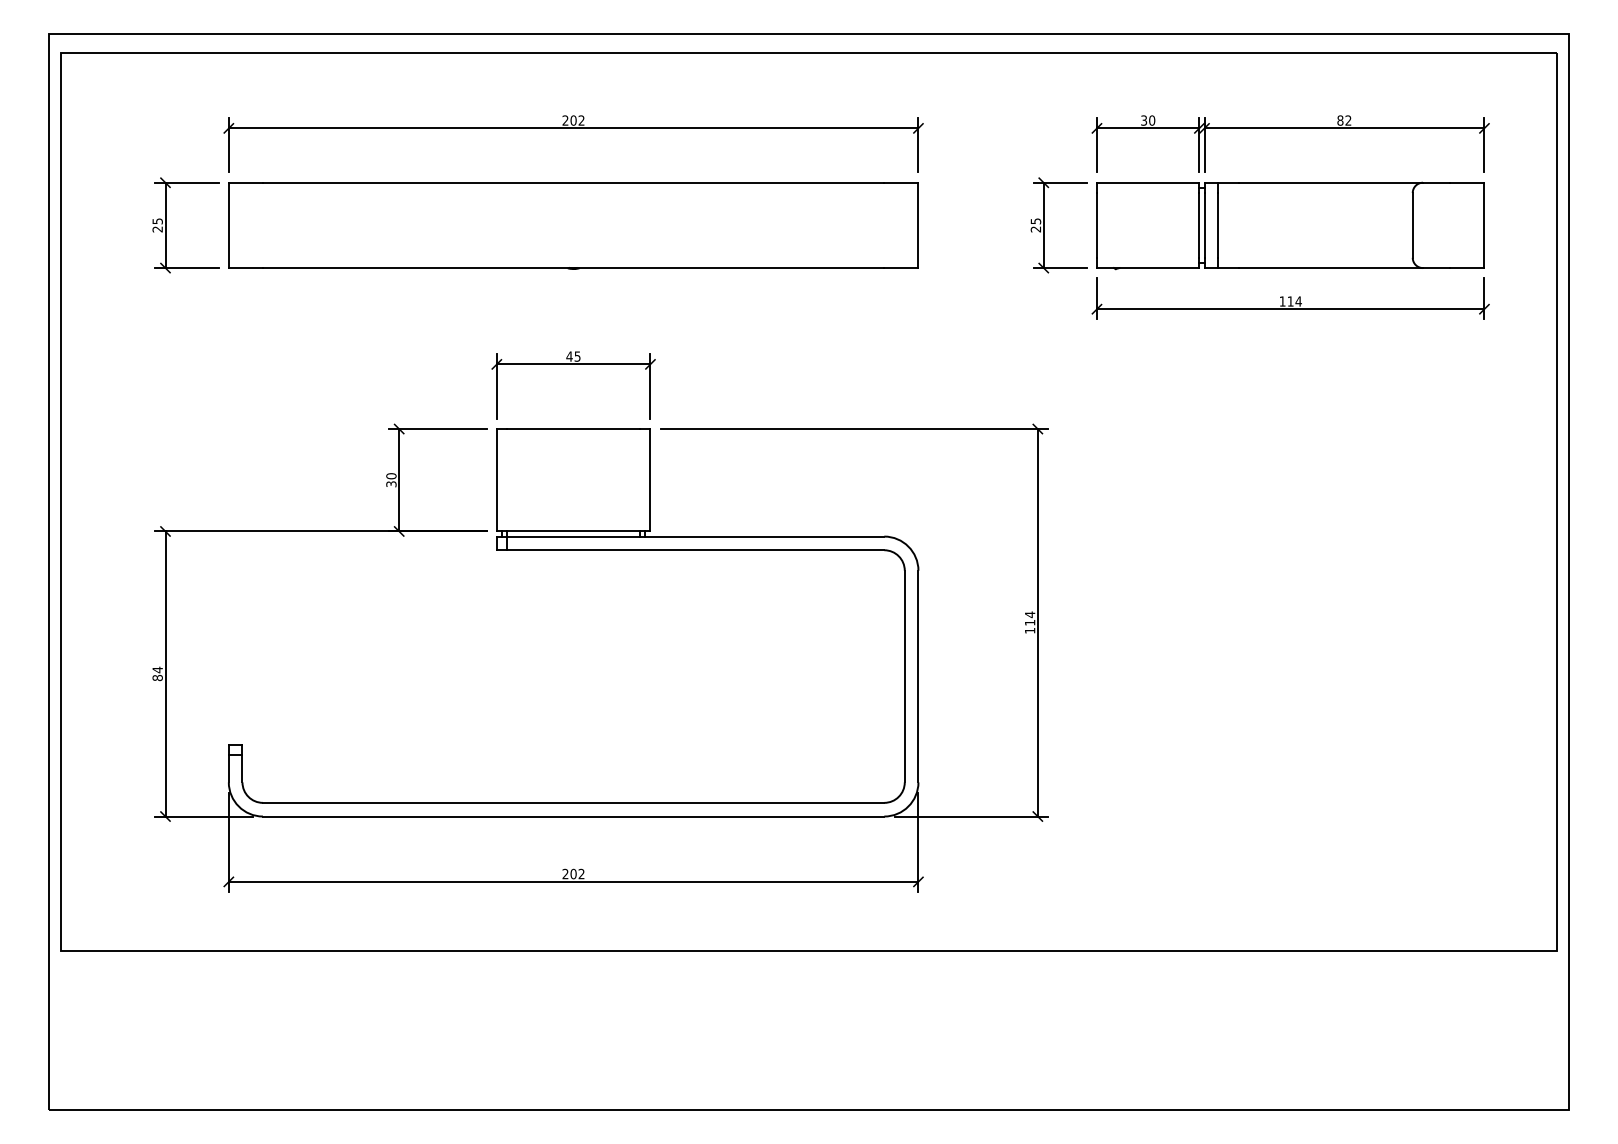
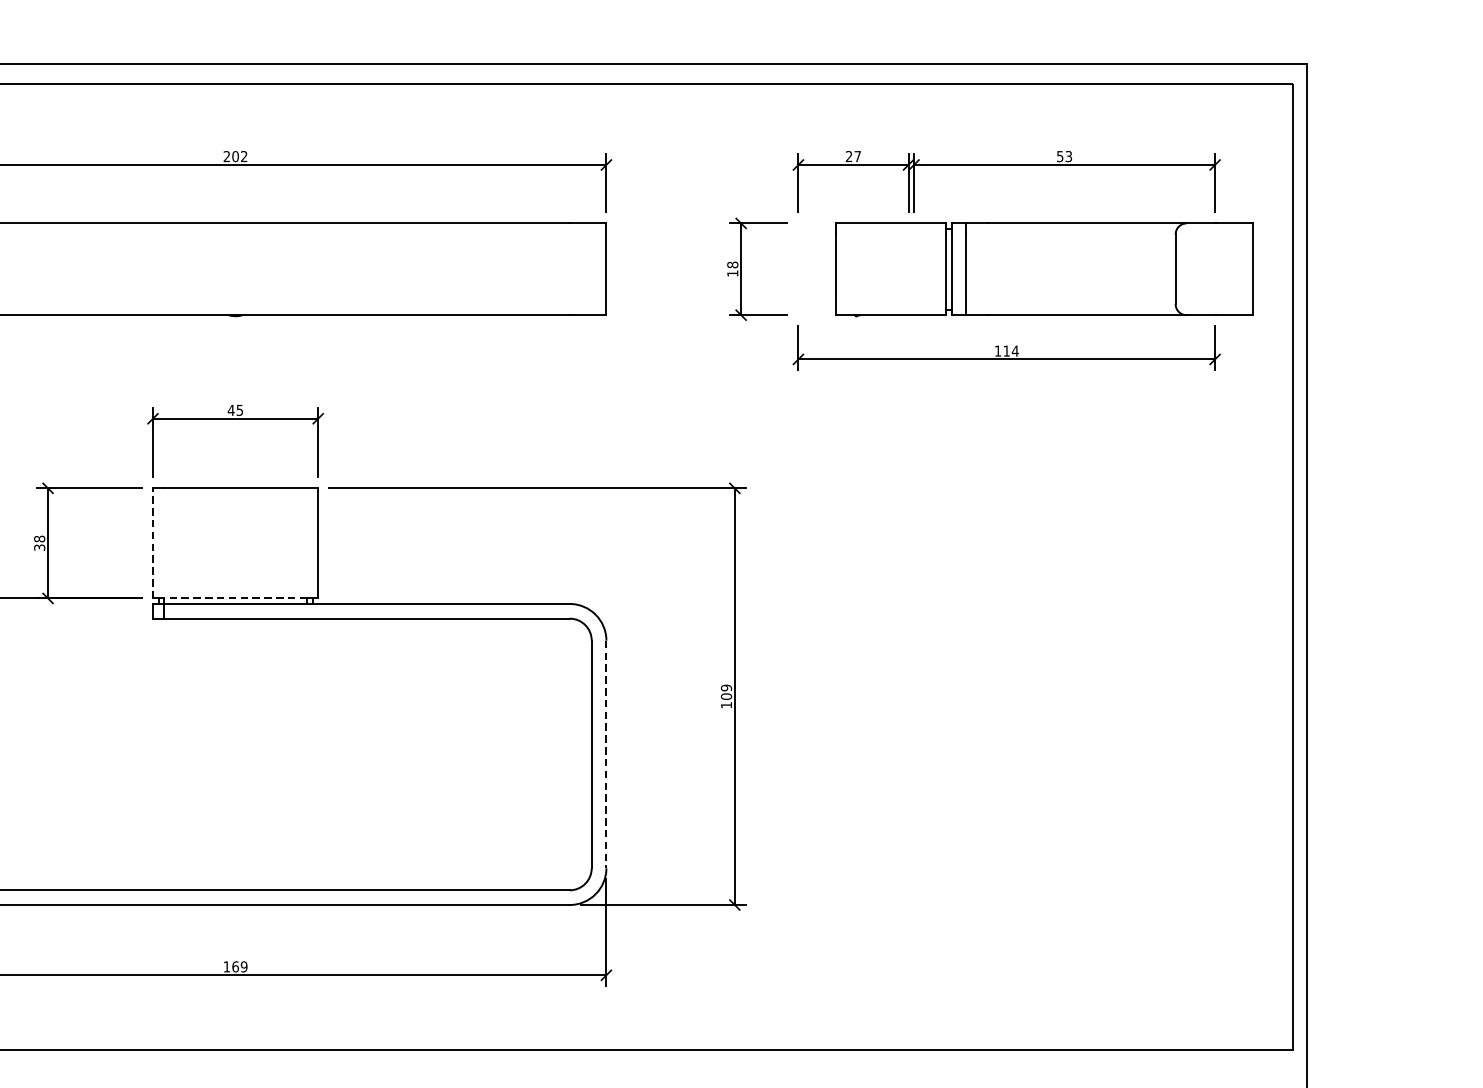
text: (1148, 120) -> (853, 156), 30 -> 27
text: (1344, 120) -> (1064, 156), 82 -> 53
text: (1035, 225) -> (732, 269), 25 -> 18
part: (1290, 225) -> (1044, 269), moved
text: (391, 476) -> (39, 539), 30 -> 38
line: (496, 479) -> (152, 542), solid -> dashed
line: (573, 531) -> (235, 598), solid -> dashed
text: (1029, 618) -> (725, 692), 114 -> 109
line: (918, 676) -> (606, 754), solid -> dashed
text: (573, 873) -> (235, 966), 202 -> 169

